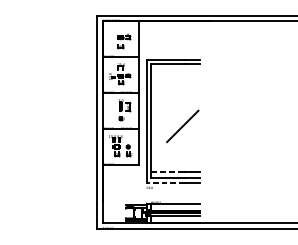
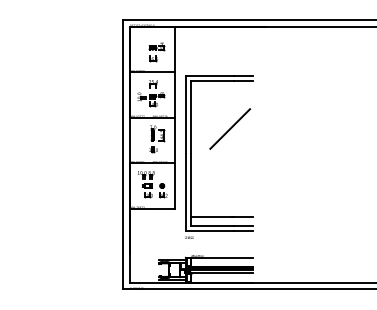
line: (182, 126) -> (230, 128), moved
line: (167, 171) -> (211, 217), dashed -> solid
line: (165, 182) -> (209, 231), dashed -> solid

